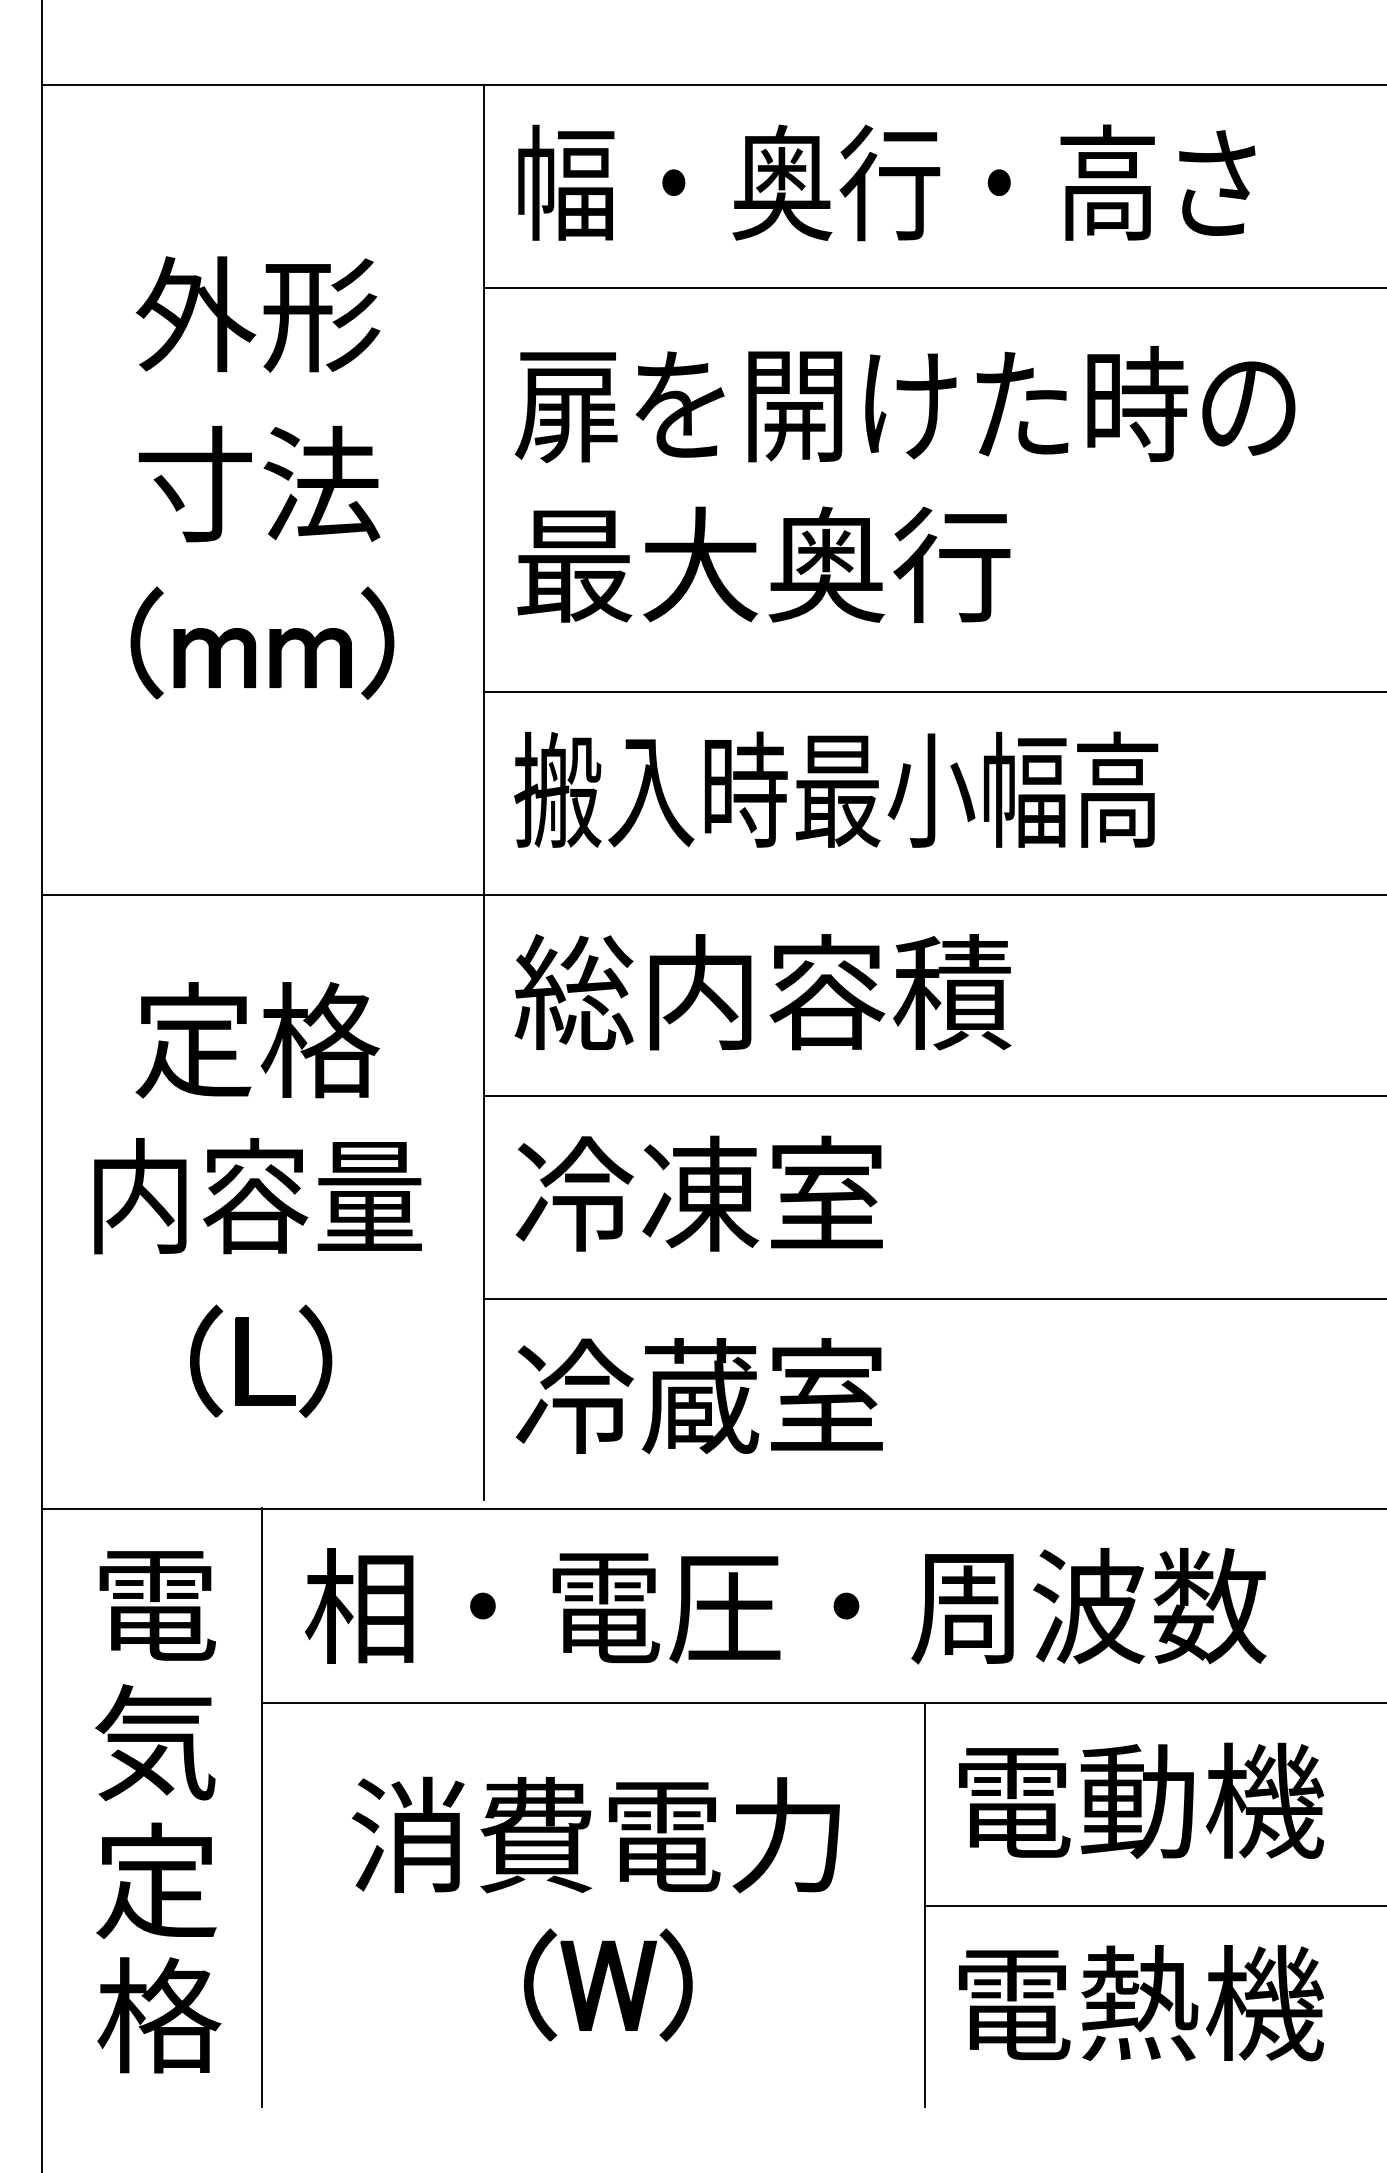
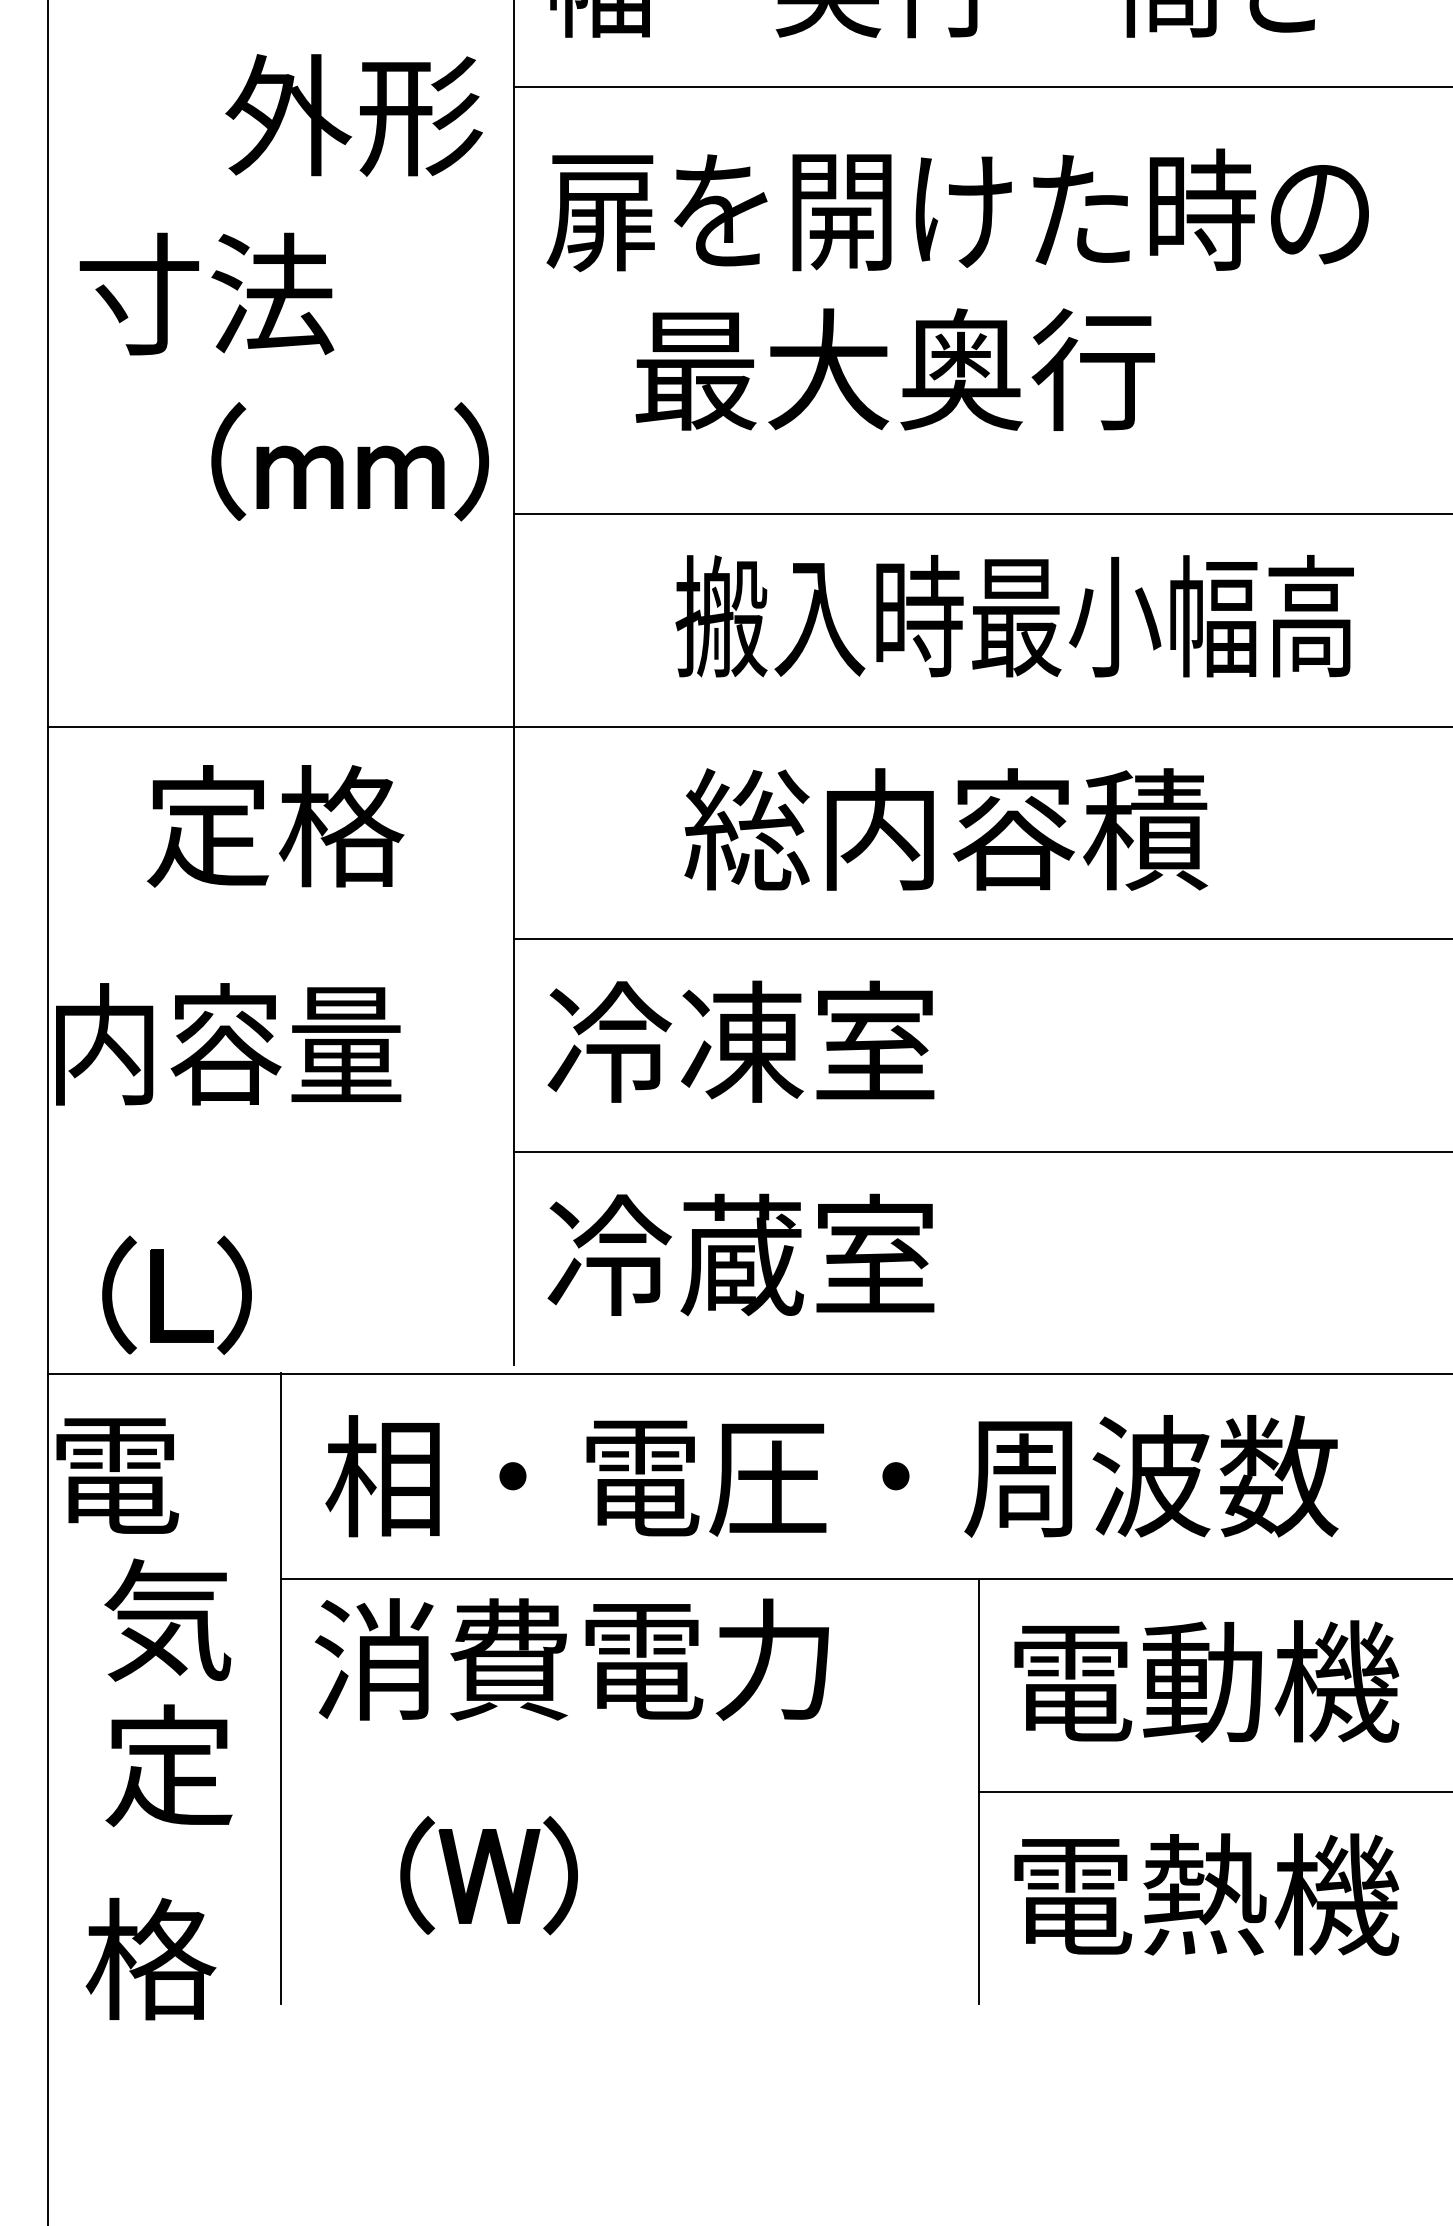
text: (257, 314) -> (353, 115), moved
text: (259, 484) -> (206, 294), moved
text: (763, 564) -> (894, 369), moved
part: (255, 642) -> (342, 461), moved
text: (836, 789) -> (1015, 615), moved
text: (762, 992) -> (945, 829), moved
text: (257, 1040) -> (275, 826), moved
text: (257, 1196) -> (228, 1044), moved
part: (248, 1360) -> (163, 1294), moved
text: (157, 1605) -> (117, 1475), moved
text: (595, 1834) -> (571, 1658), moved
part: (608, 1984) -> (489, 1874), moved
text: (159, 2015) -> (151, 1959), moved

